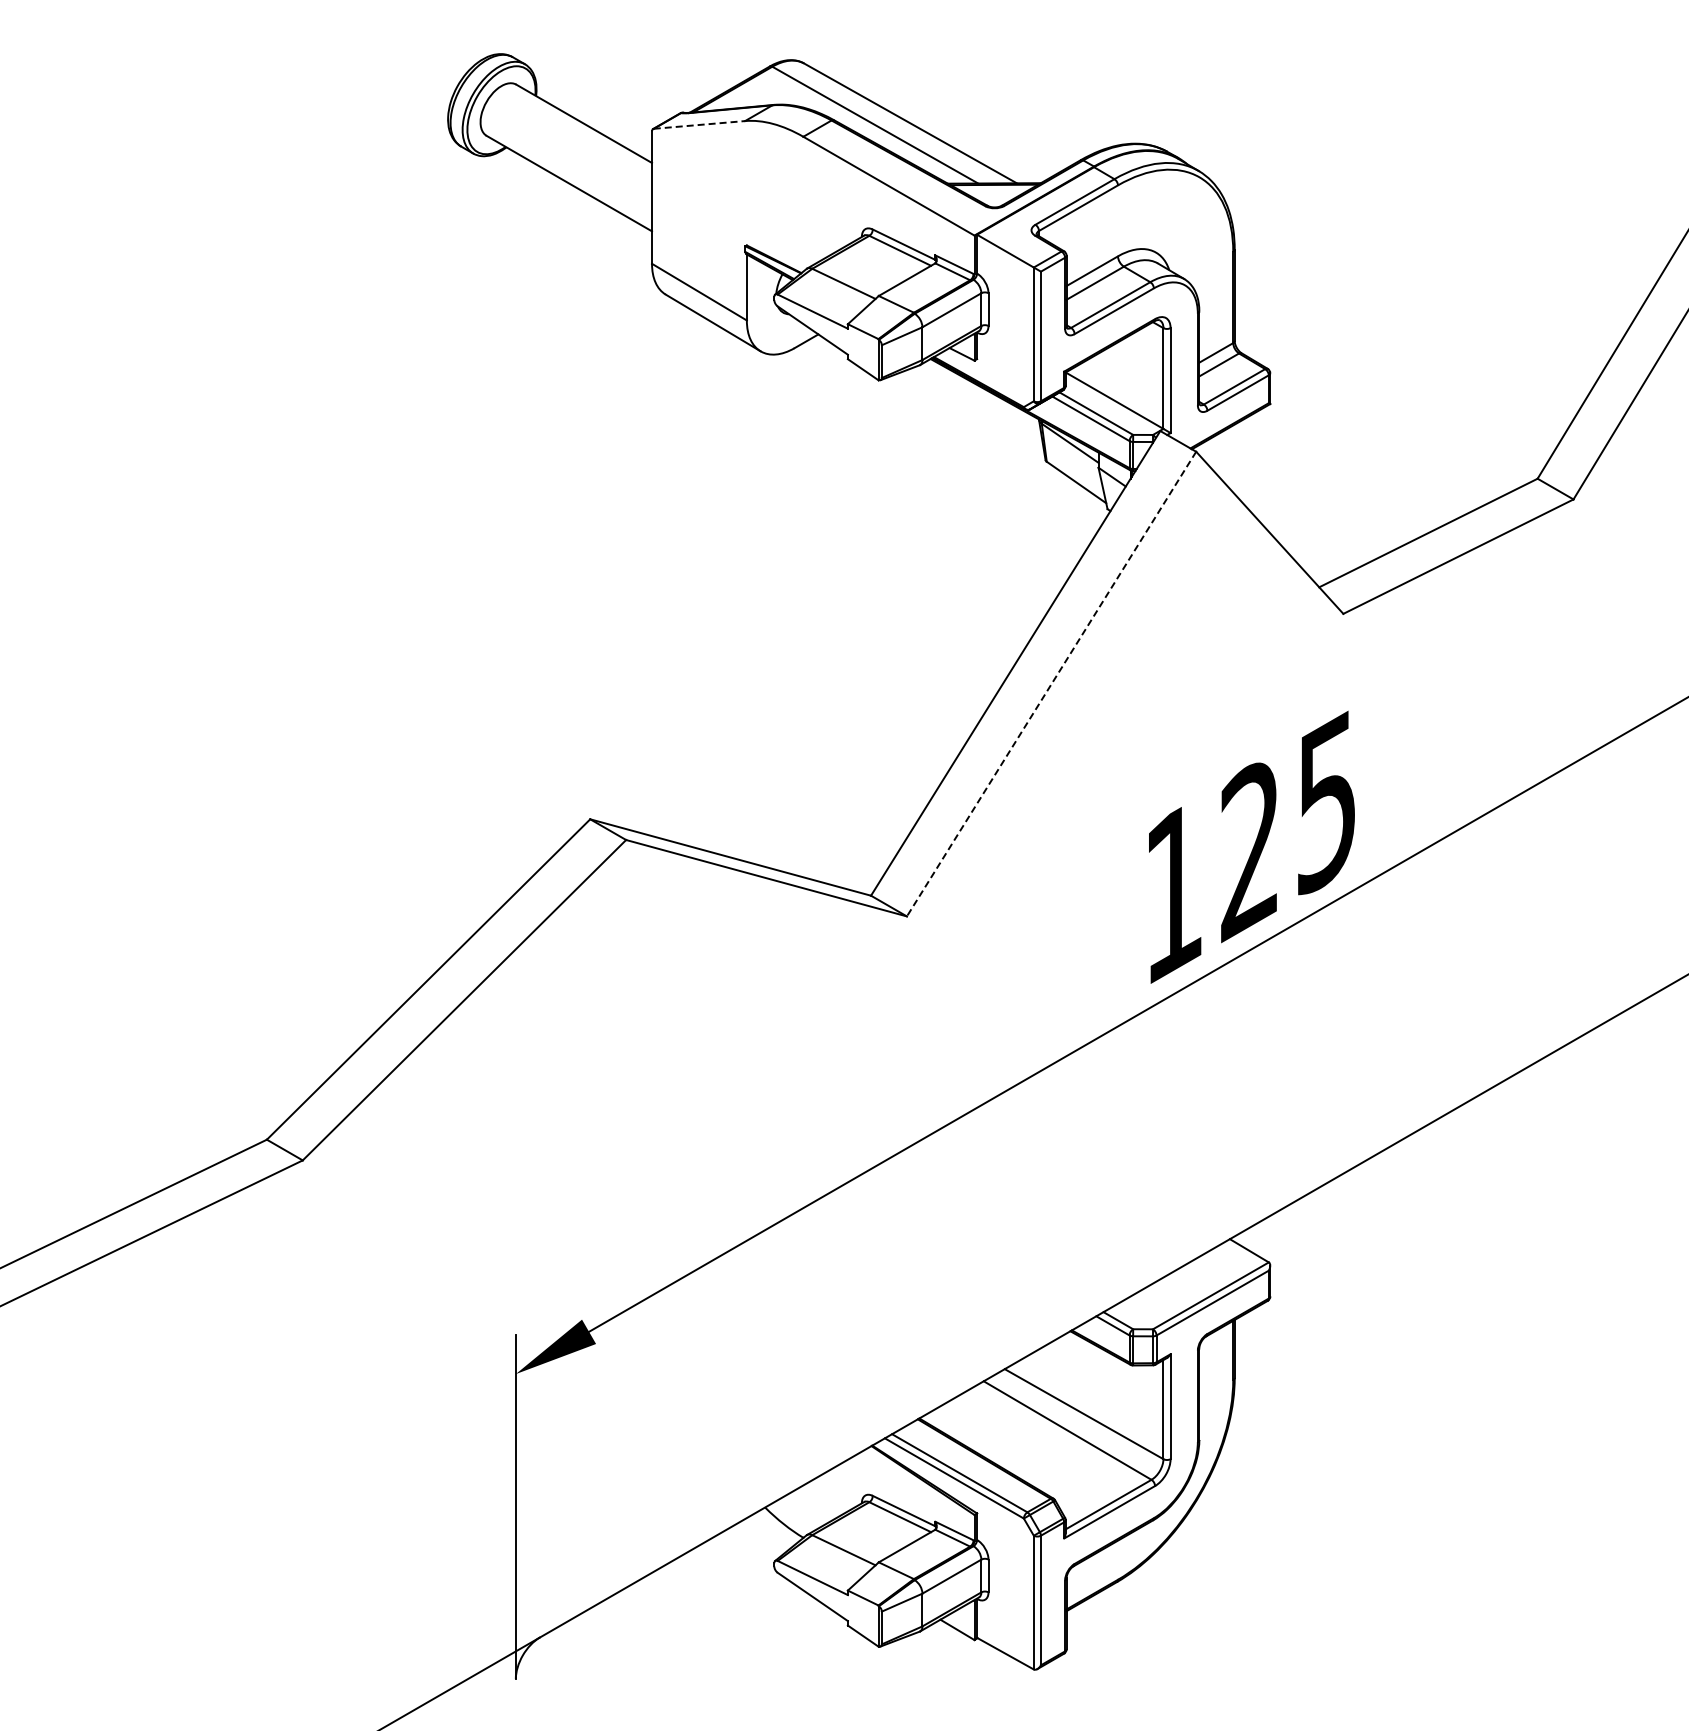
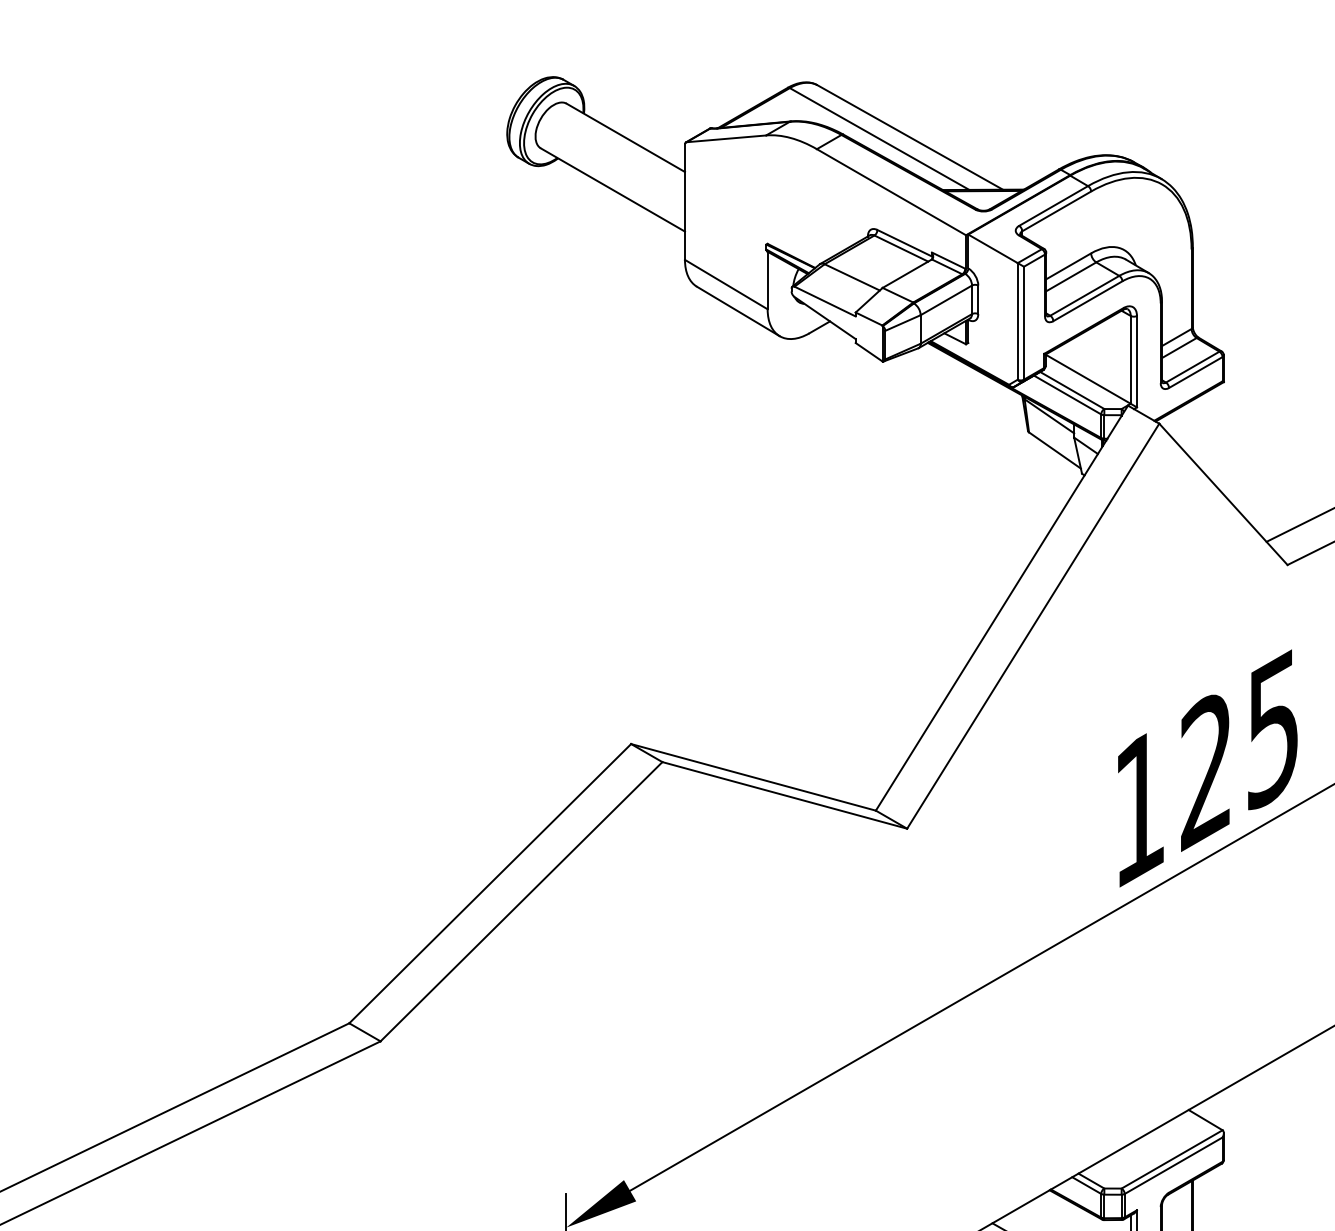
line: (699, 124) -> (726, 138), dashed -> solid
line: (1051, 684) -> (1033, 626), dashed -> solid

